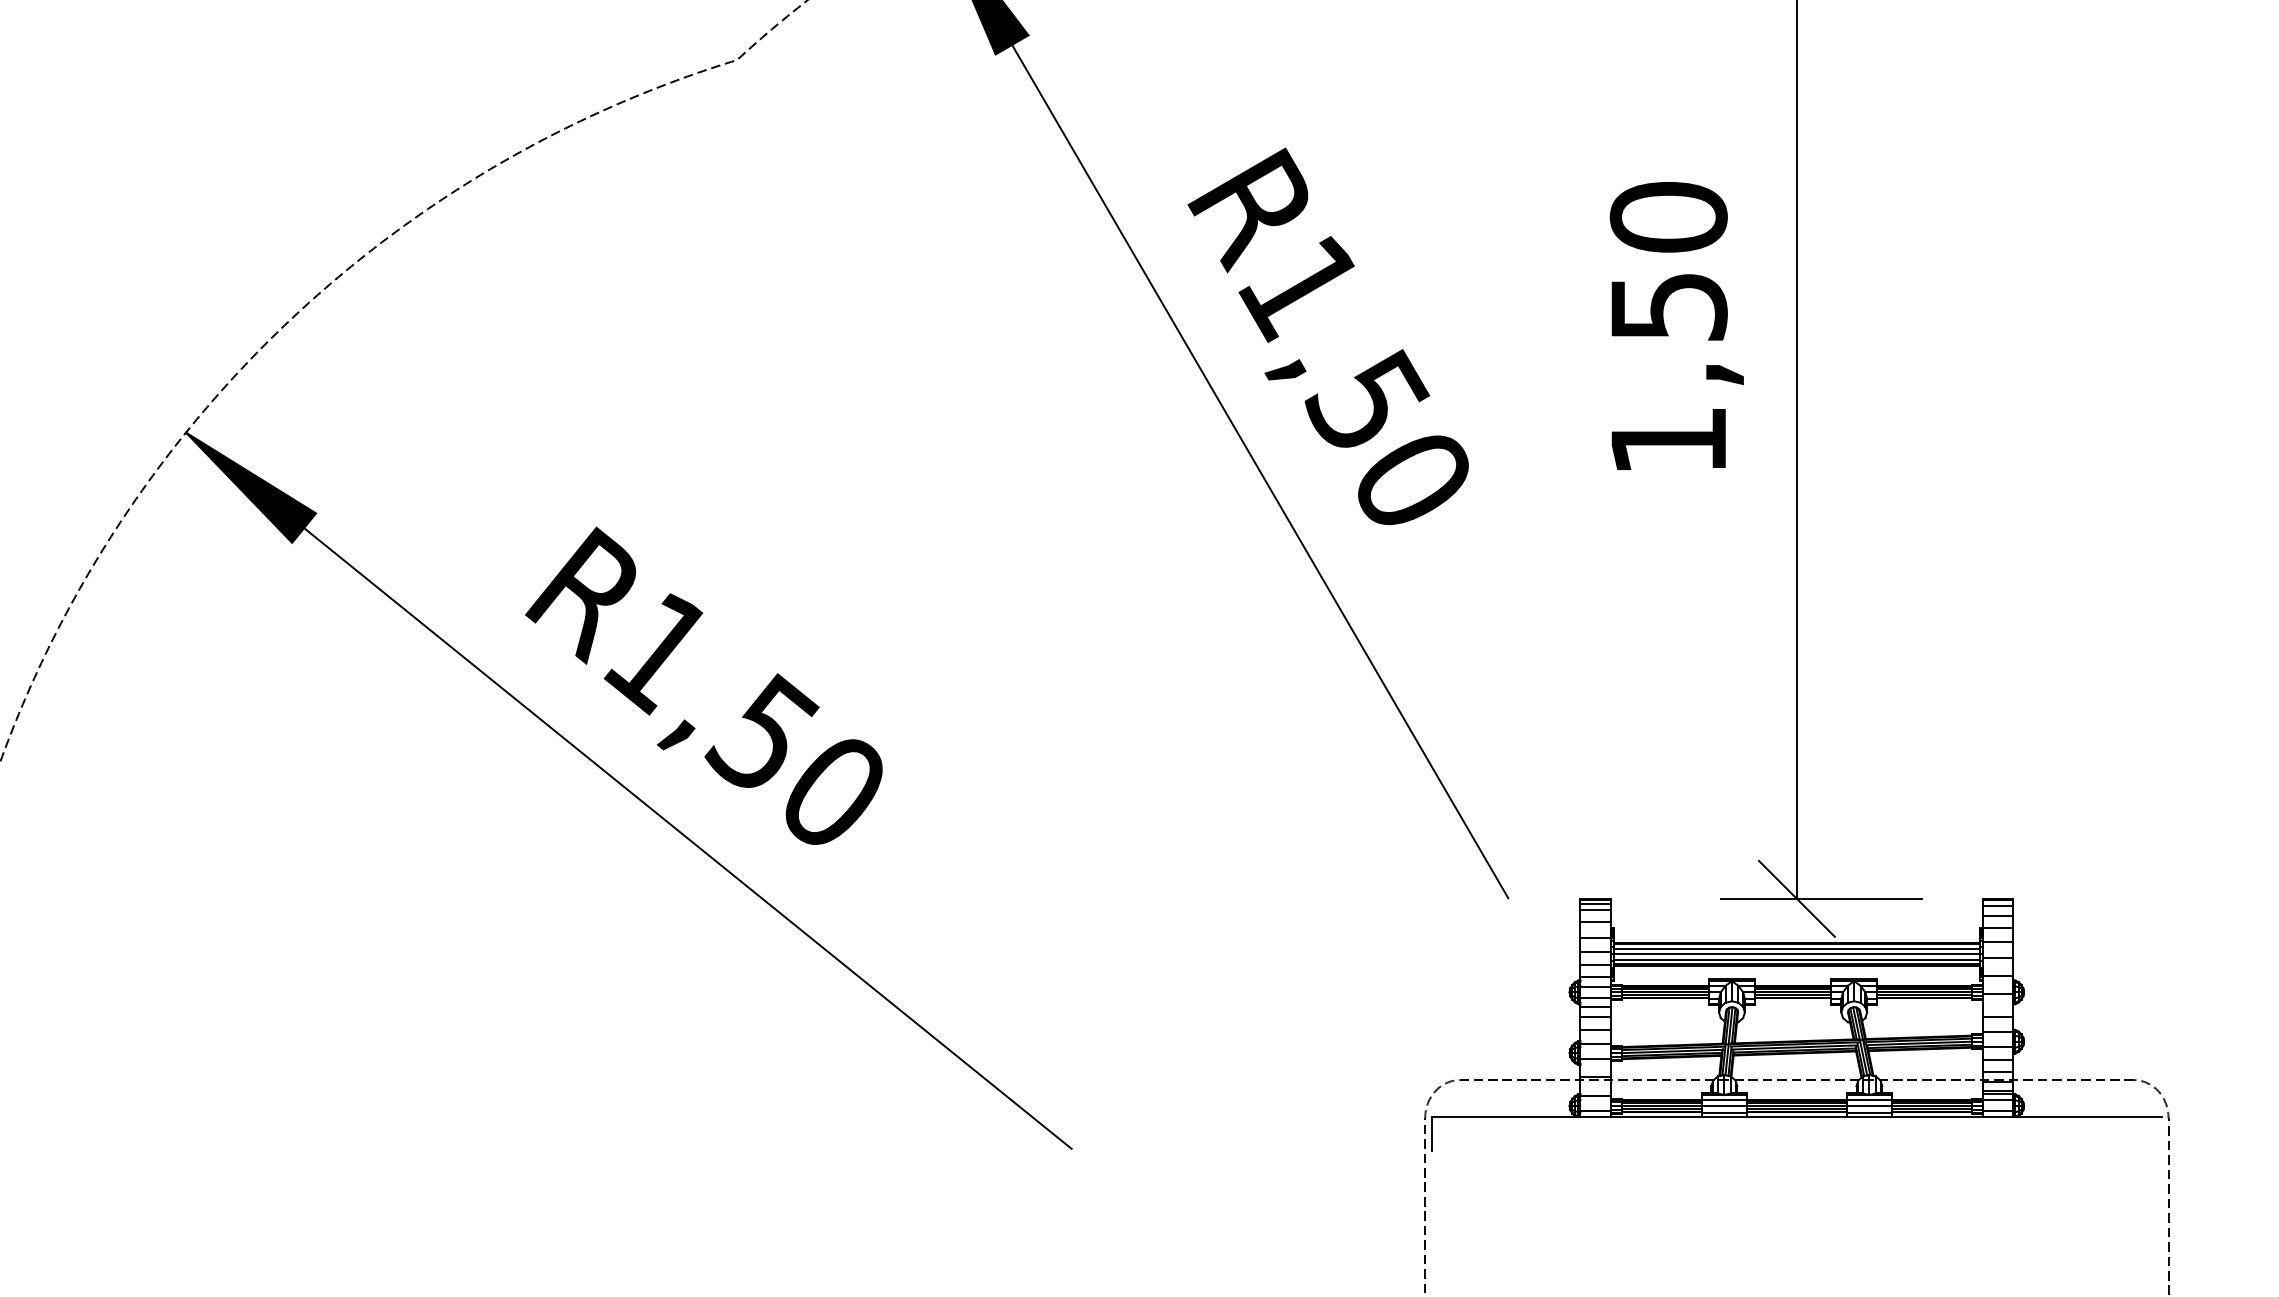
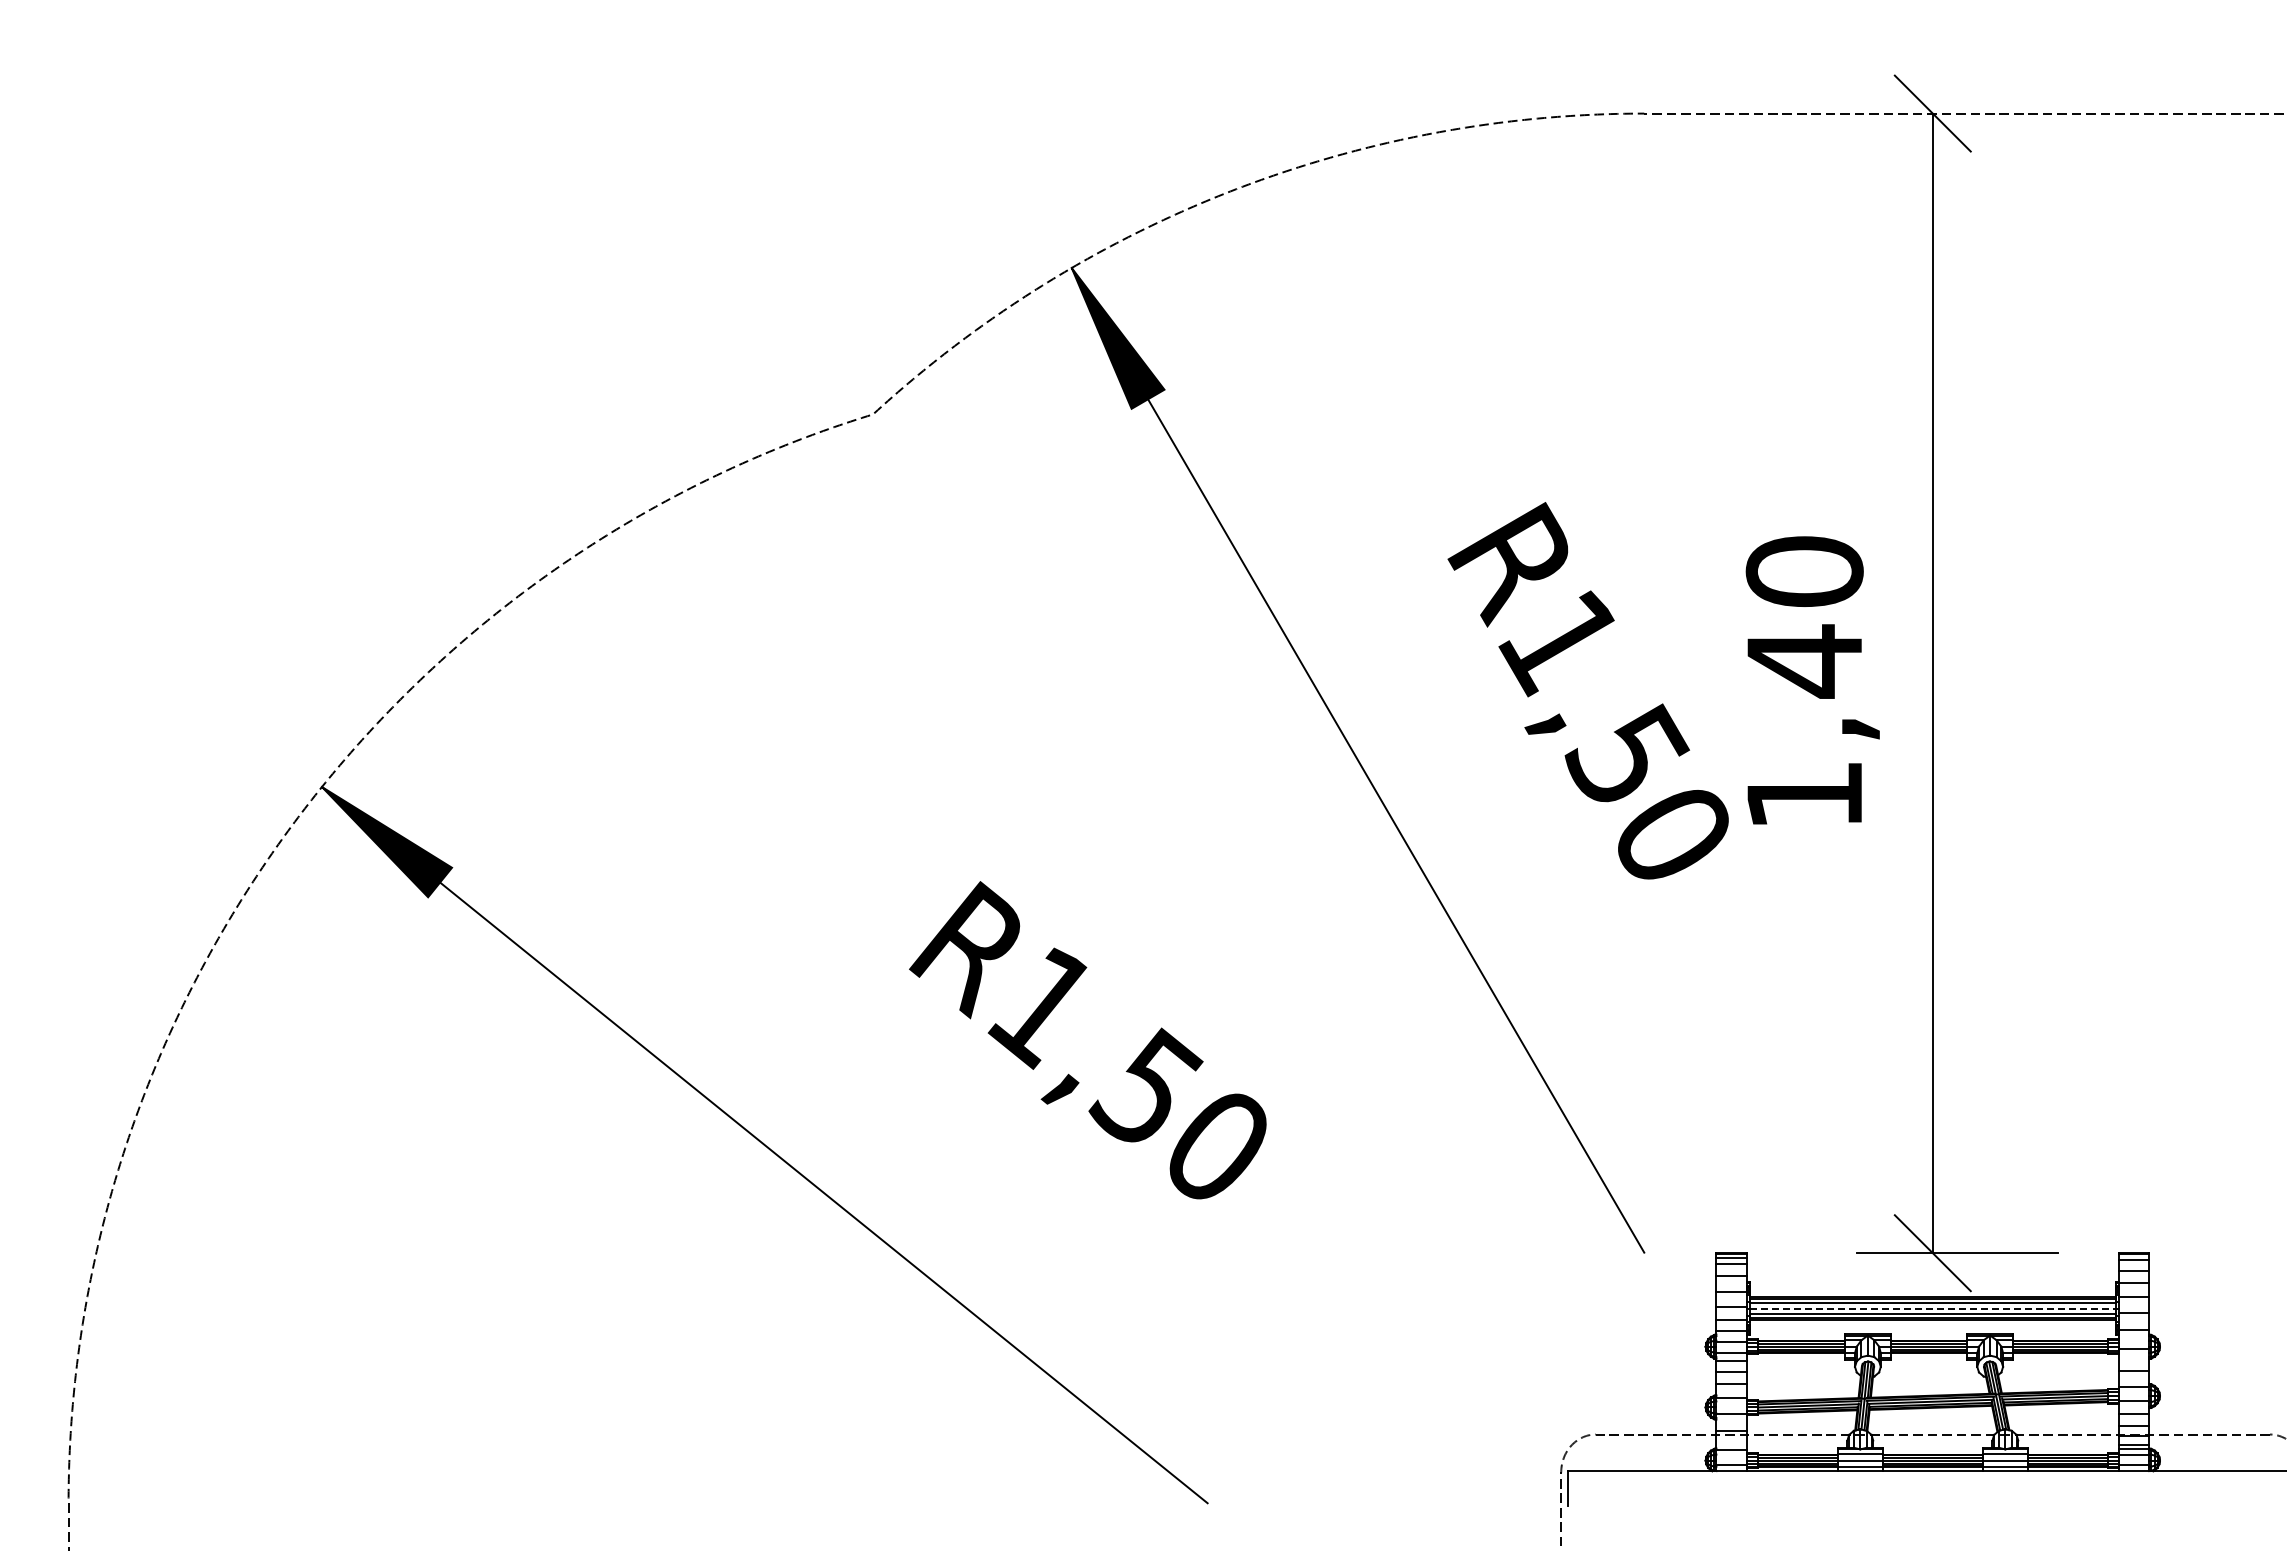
text: (1669, 307) -> (1805, 661), 1,50 -> 1,40
text: (1327, 336) -> (1587, 690), moved
text: (703, 686) -> (1087, 1040), moved
line: (1797, 954) -> (1933, 1308), solid -> dashed

